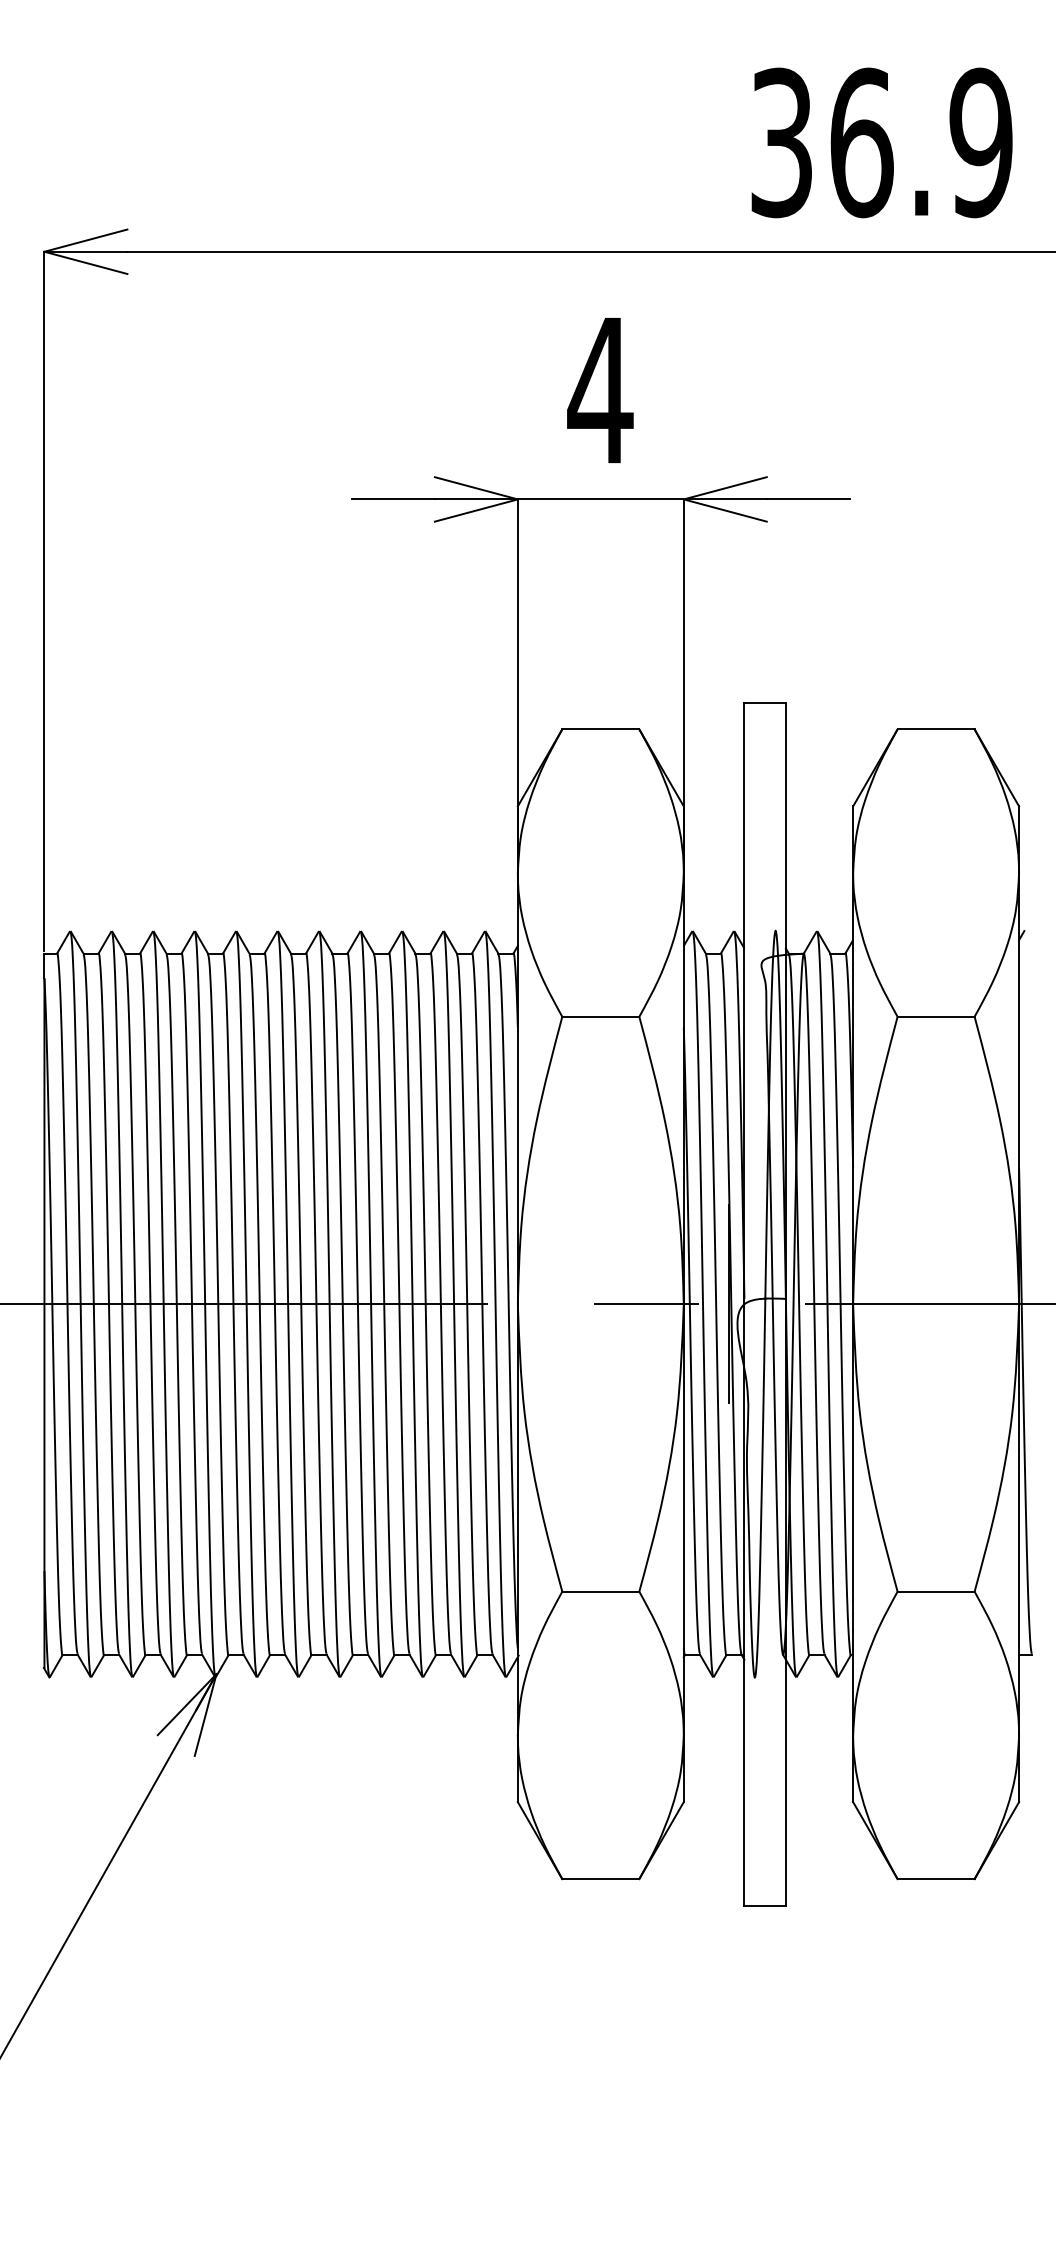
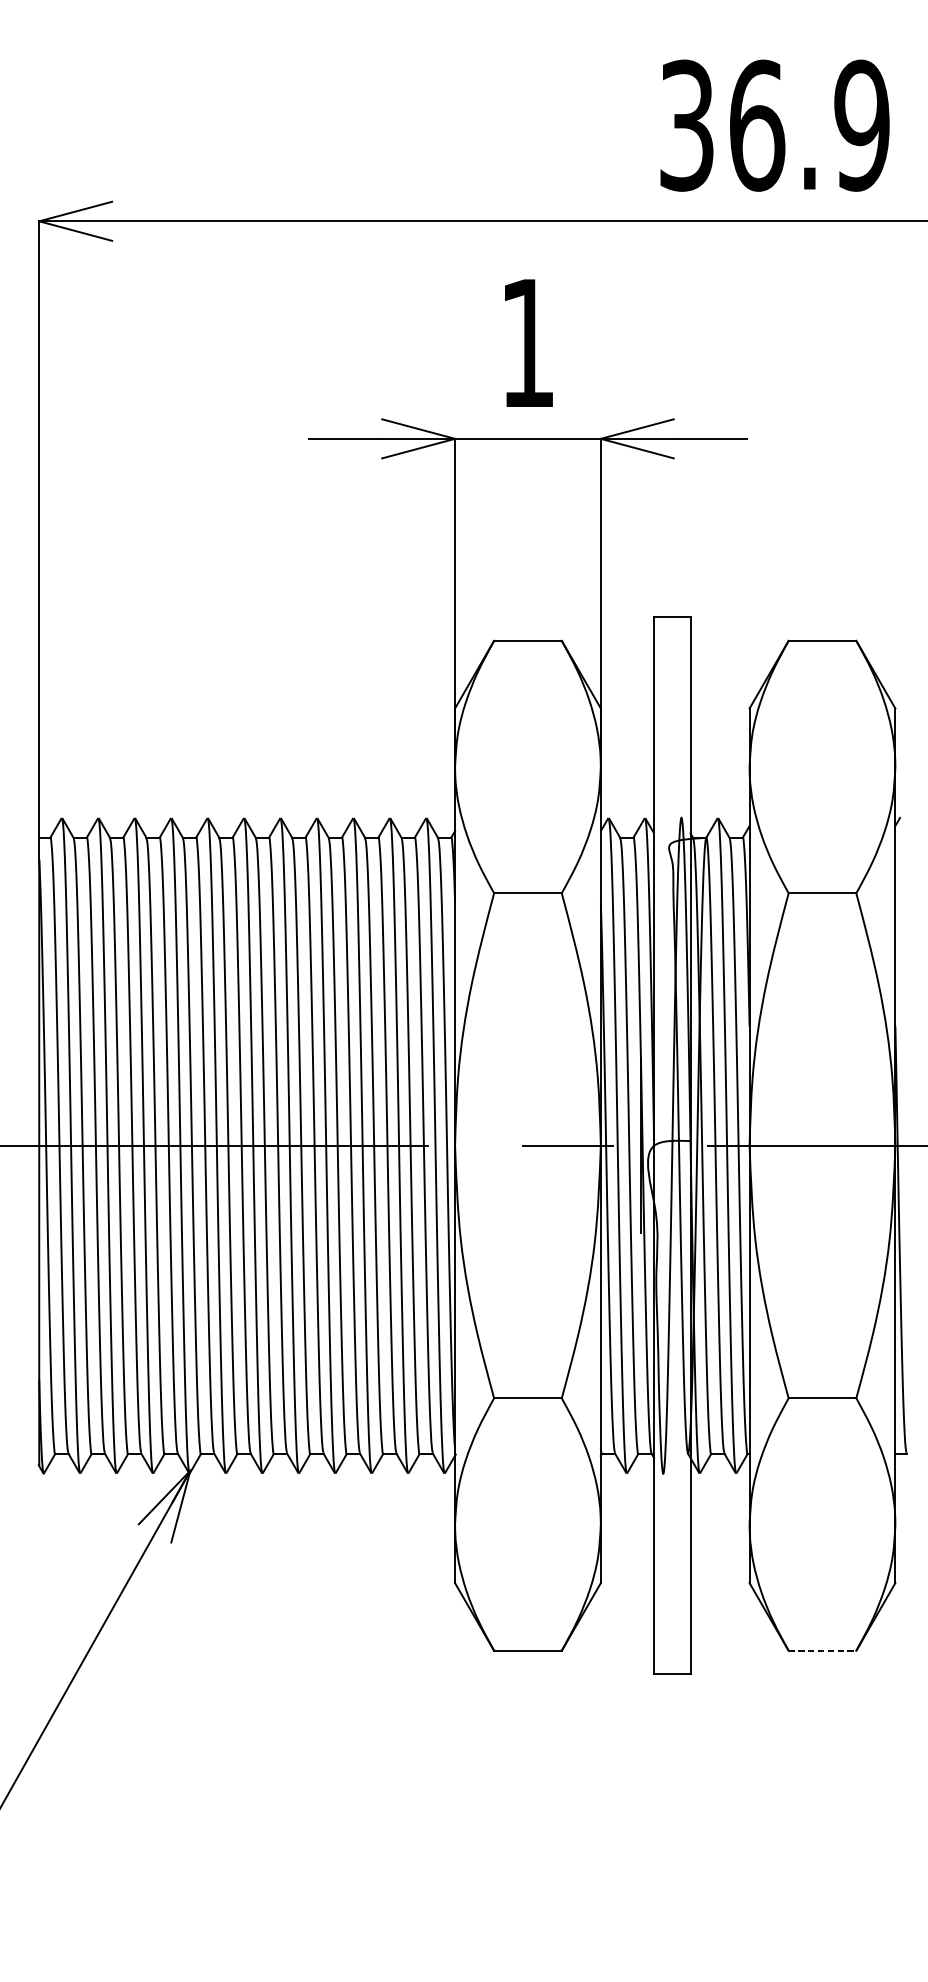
text: (600, 390) -> (527, 343), 4 -> 1
line: (936, 1879) -> (822, 1651), solid -> dashed

